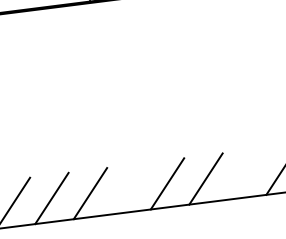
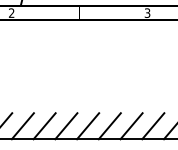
line: (244, 174) -> (153, 126), added
line: (129, 189) -> (88, 126), added

